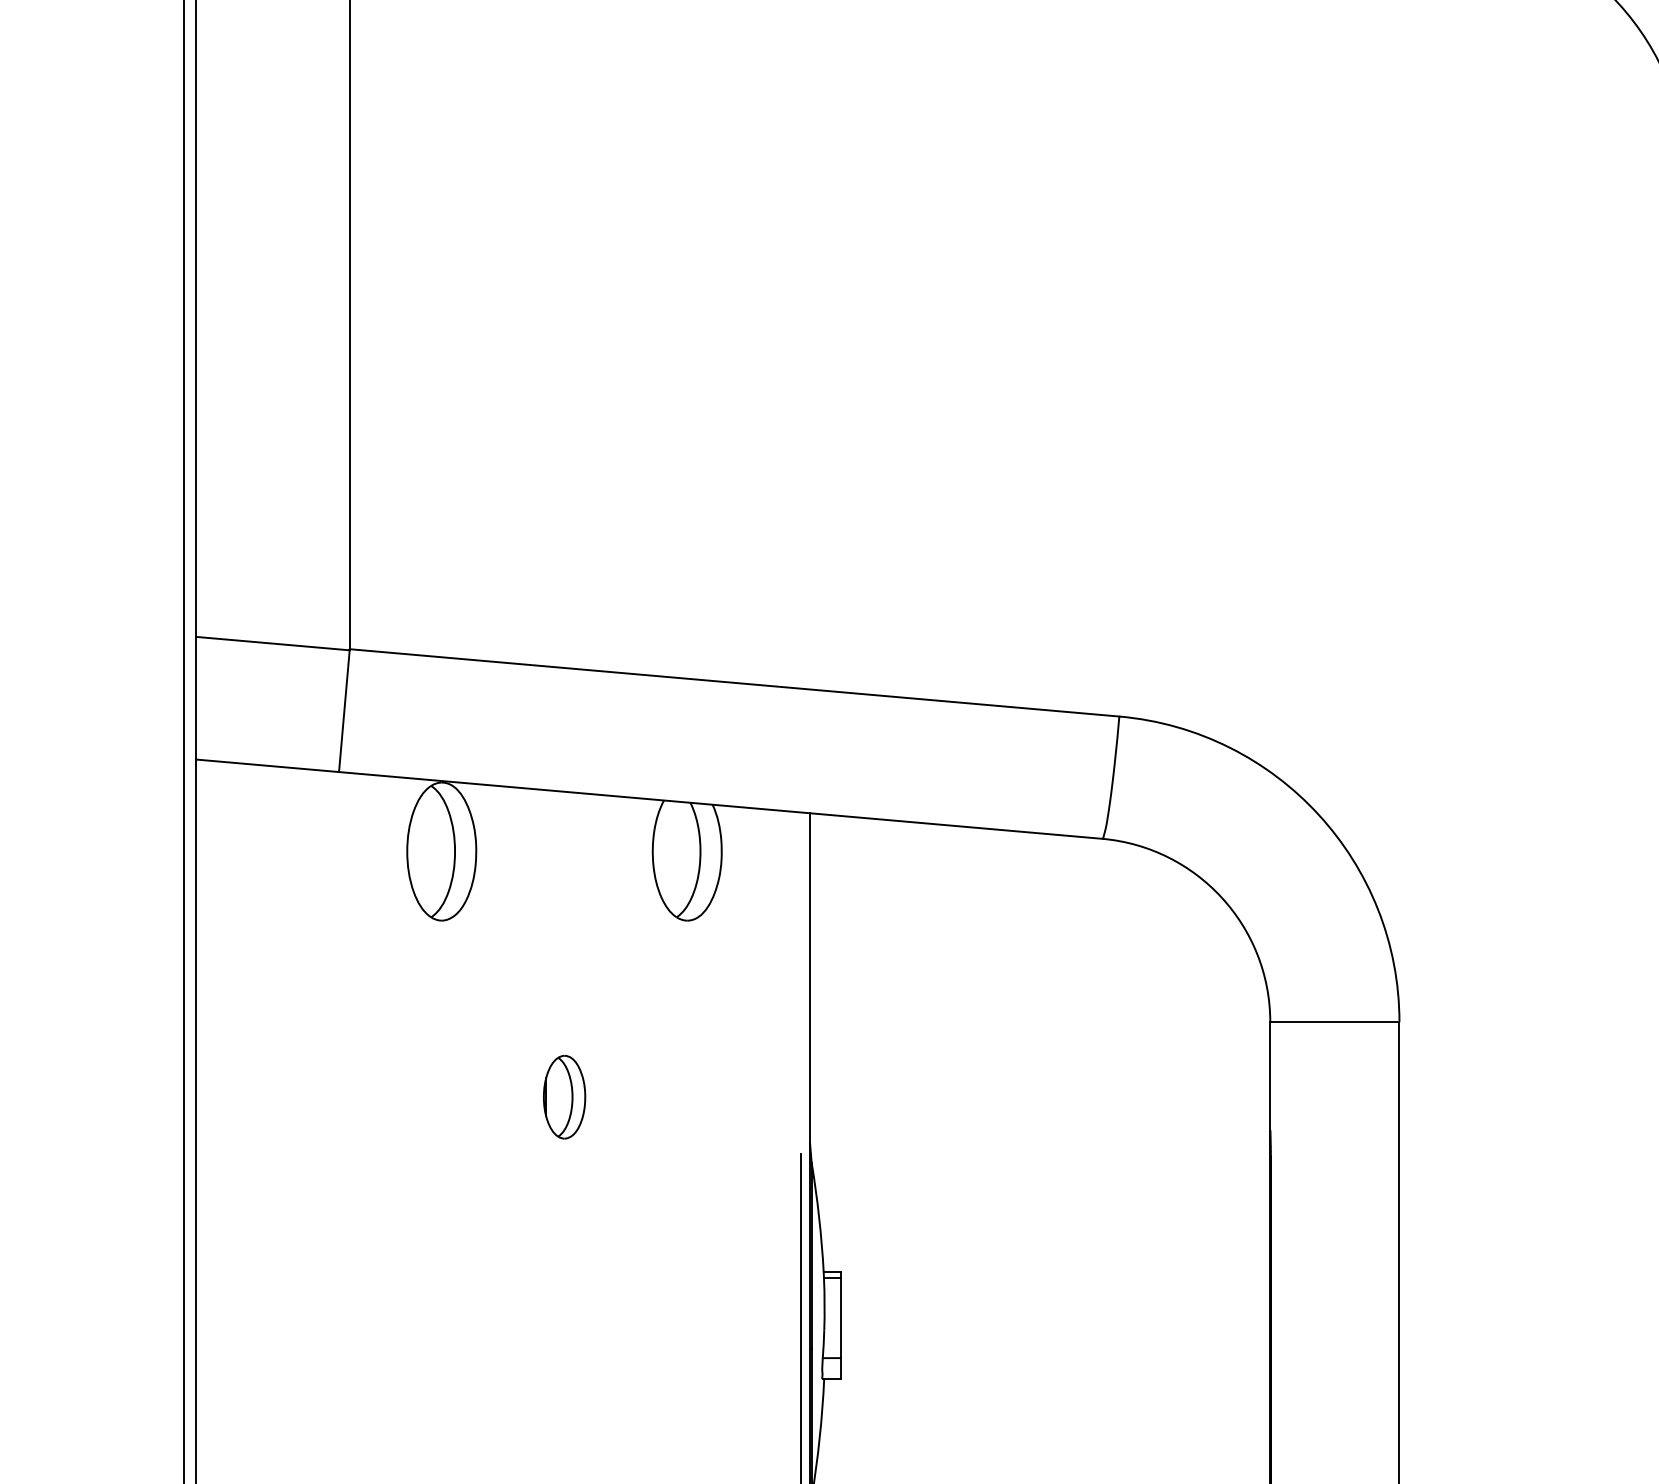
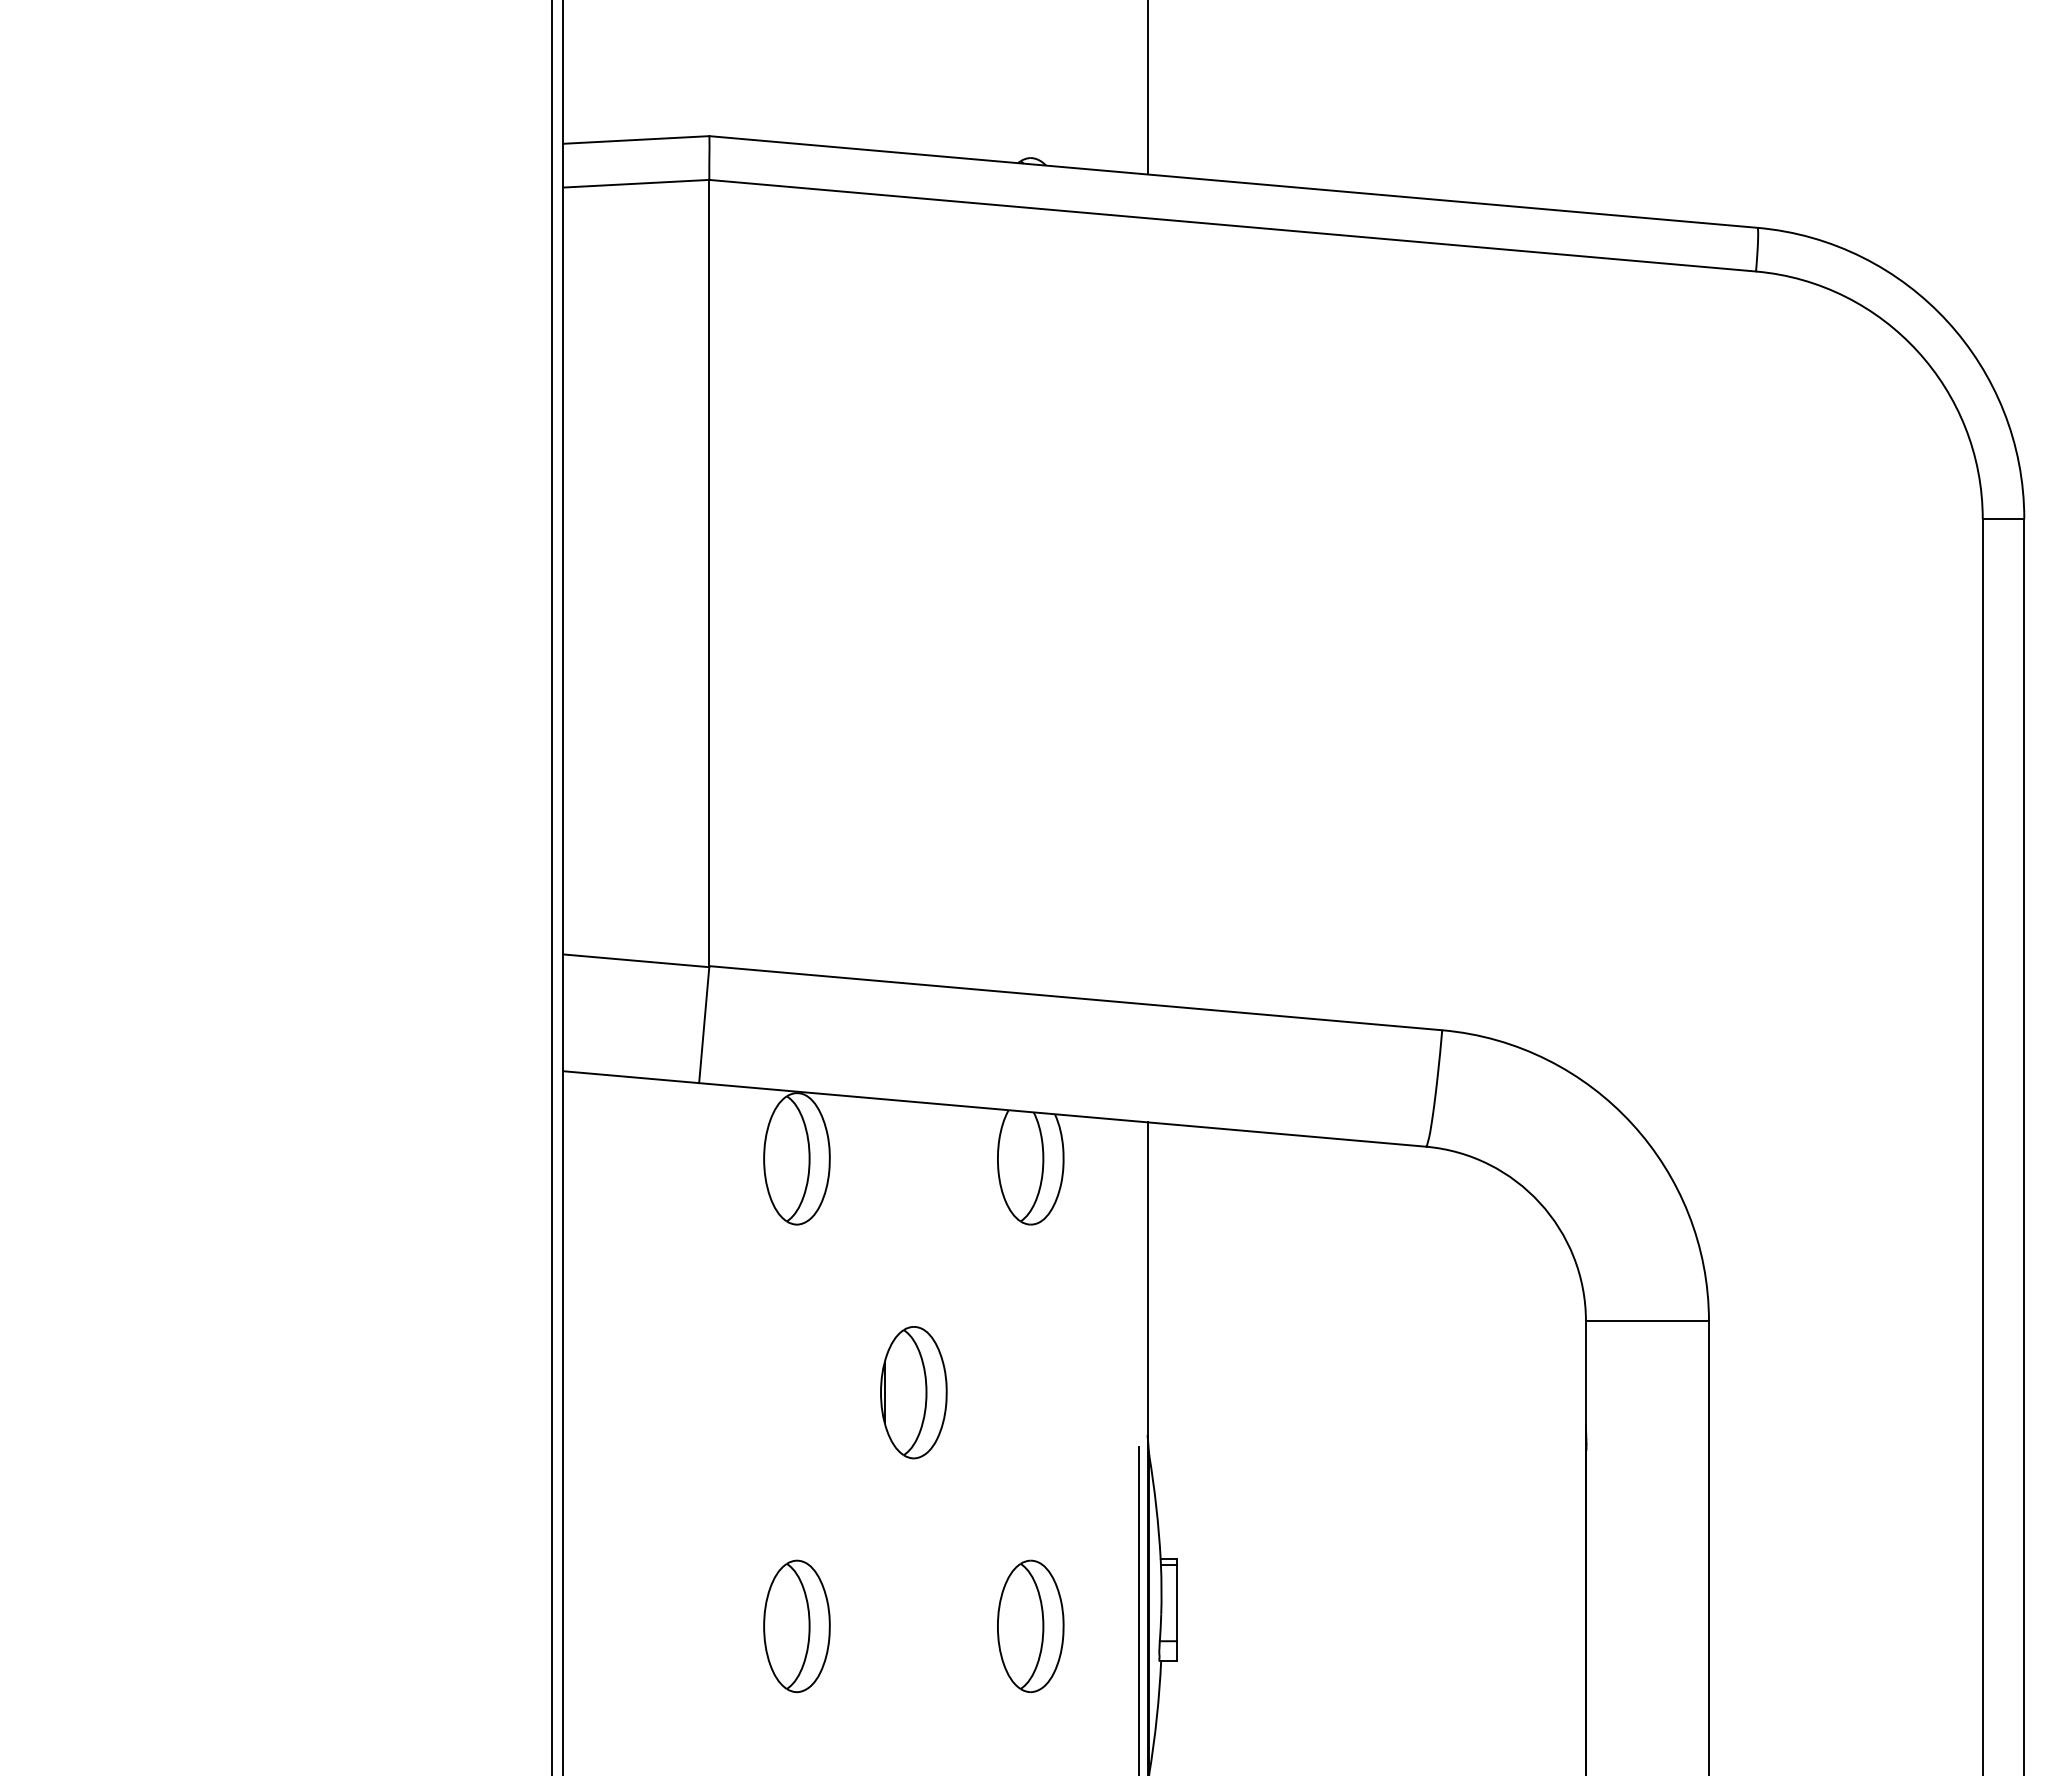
part: (564, 1096) -> (913, 1392), size x1.67
part: (441, 1342) -> (796, 1626), added
part: (686, 1342) -> (1030, 1626), added

